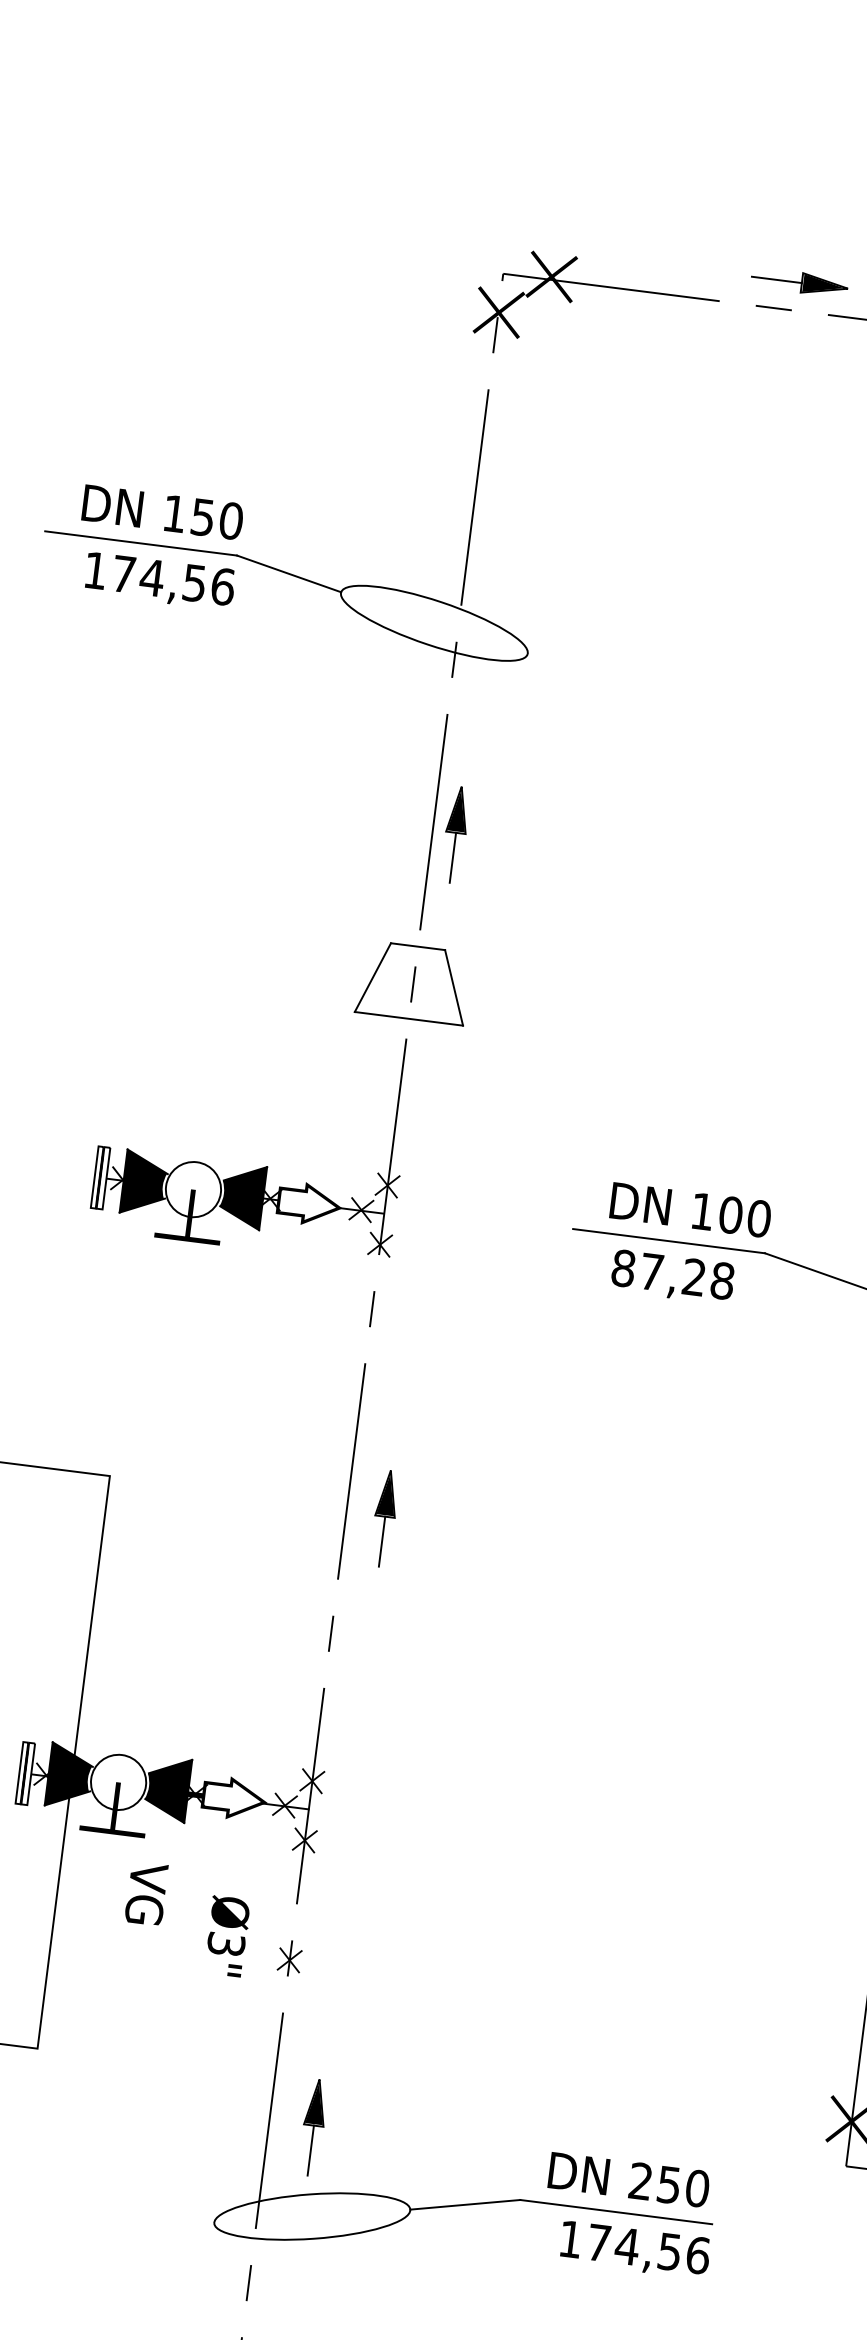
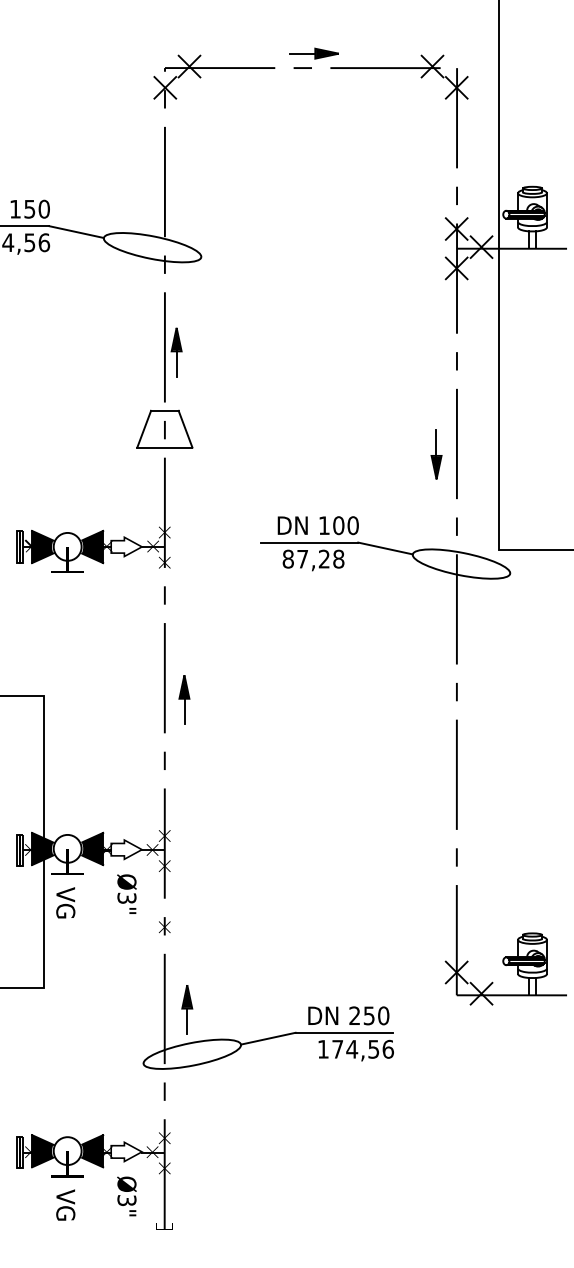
text: (146, 1892) -> (65, 902), moved
text: (226, 1934) -> (126, 893), moved

